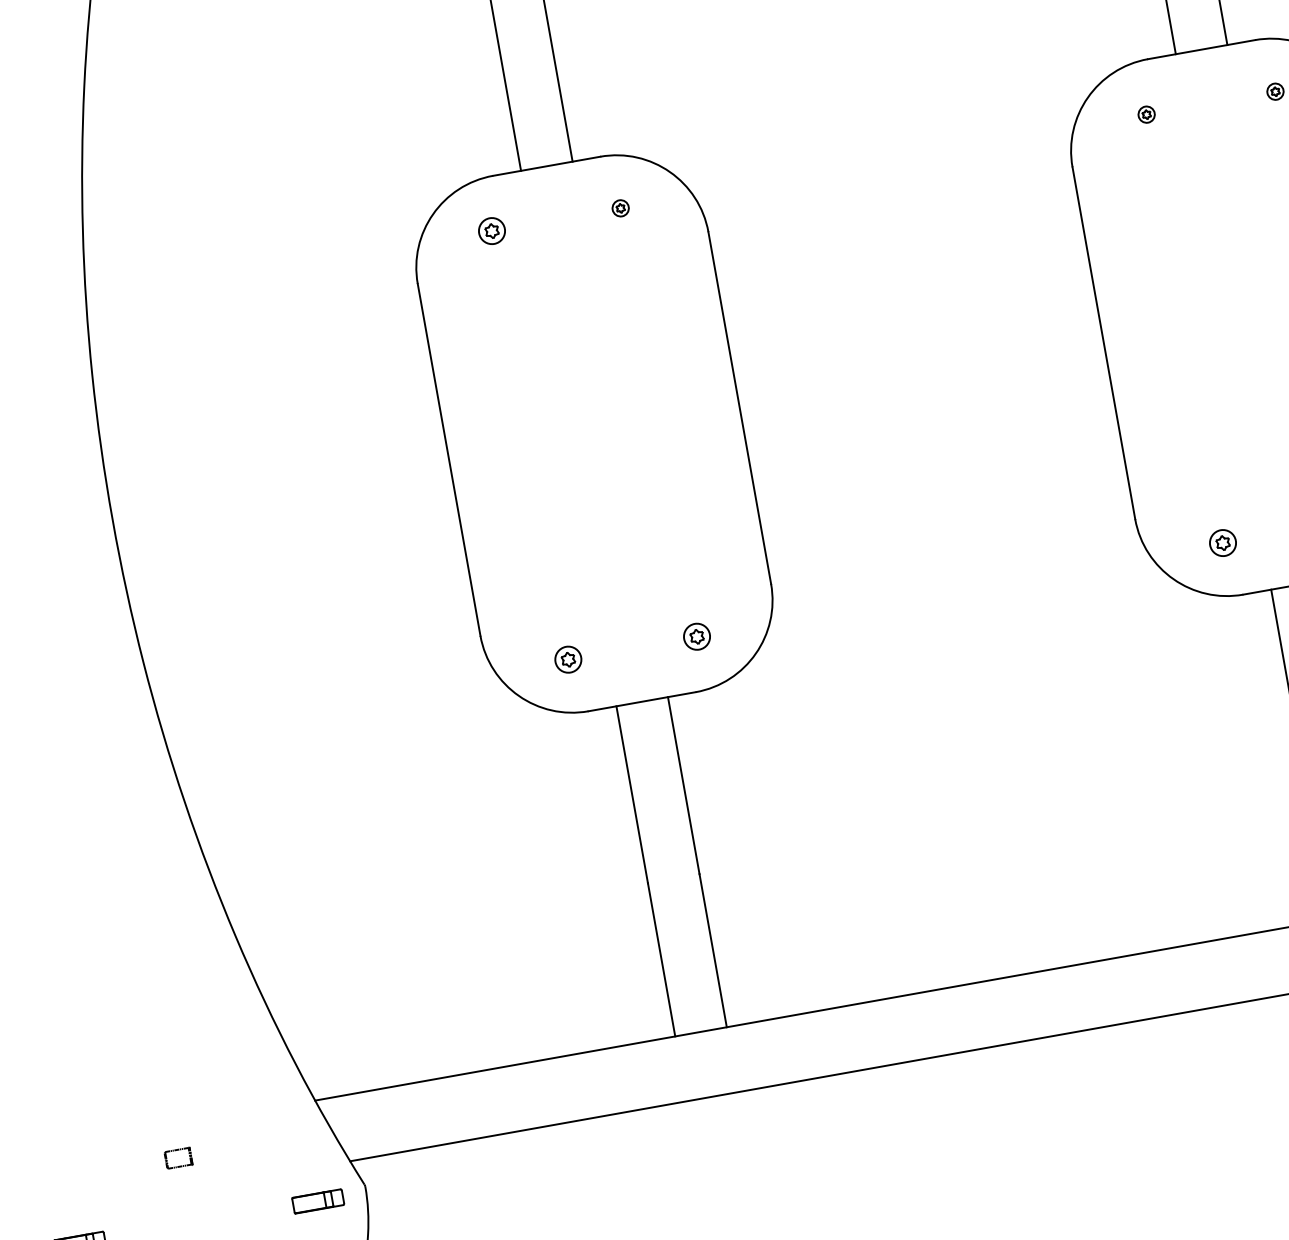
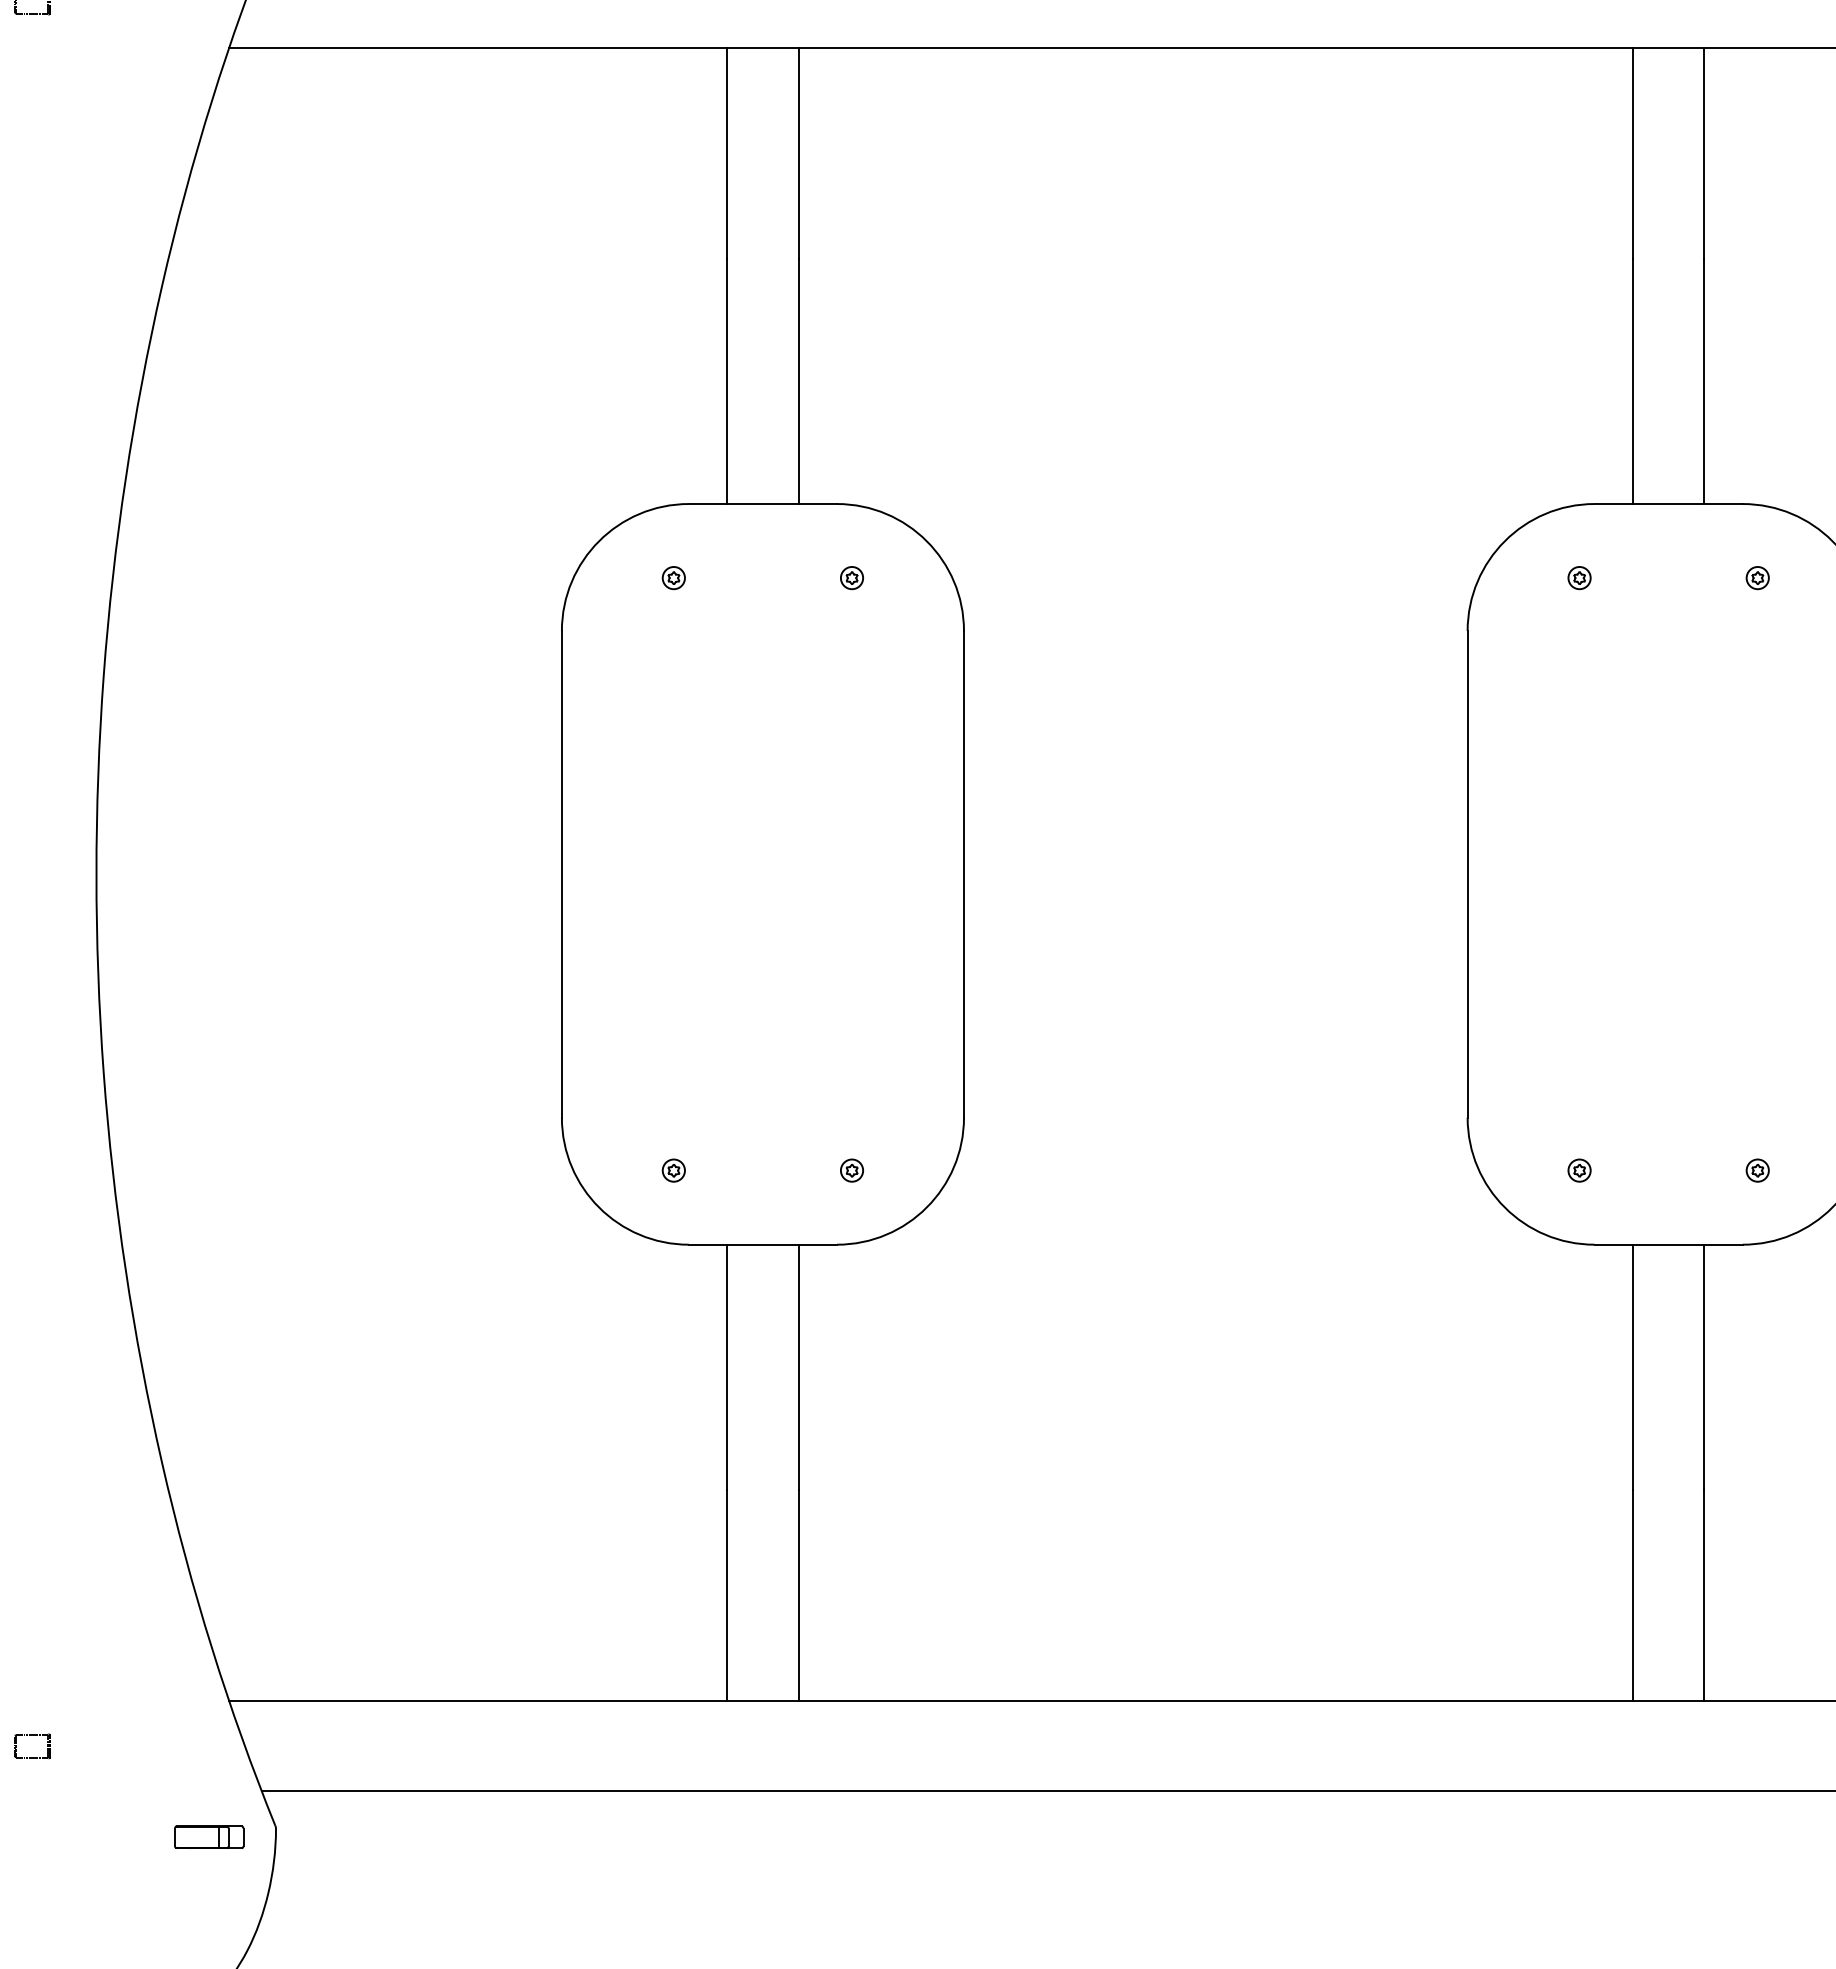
part: (491, 231) -> (673, 578), size x0.62
part: (1222, 542) -> (1579, 1170), size x0.62
part: (696, 636) -> (851, 1170), size x0.62
part: (567, 659) -> (673, 1170), size x0.62

